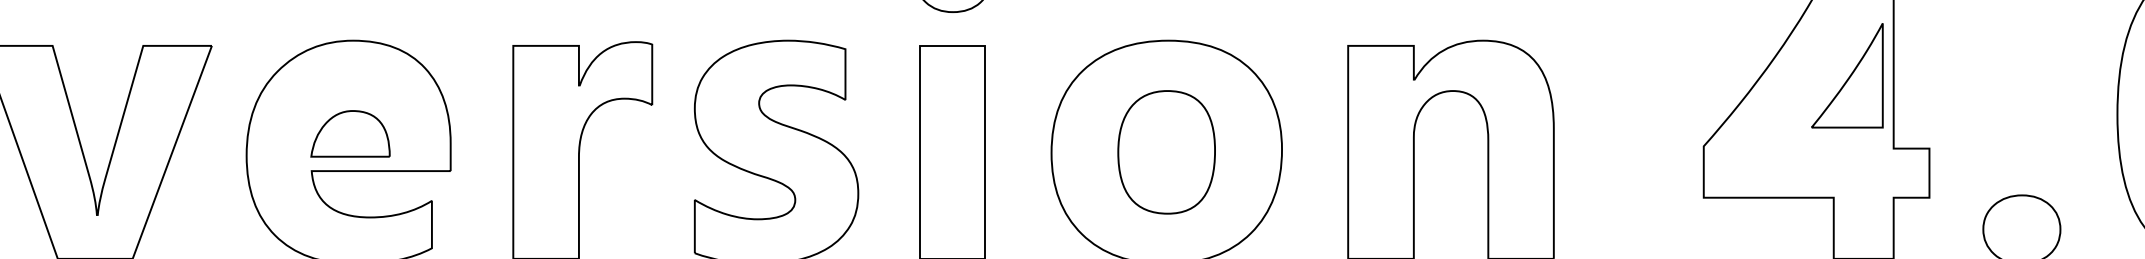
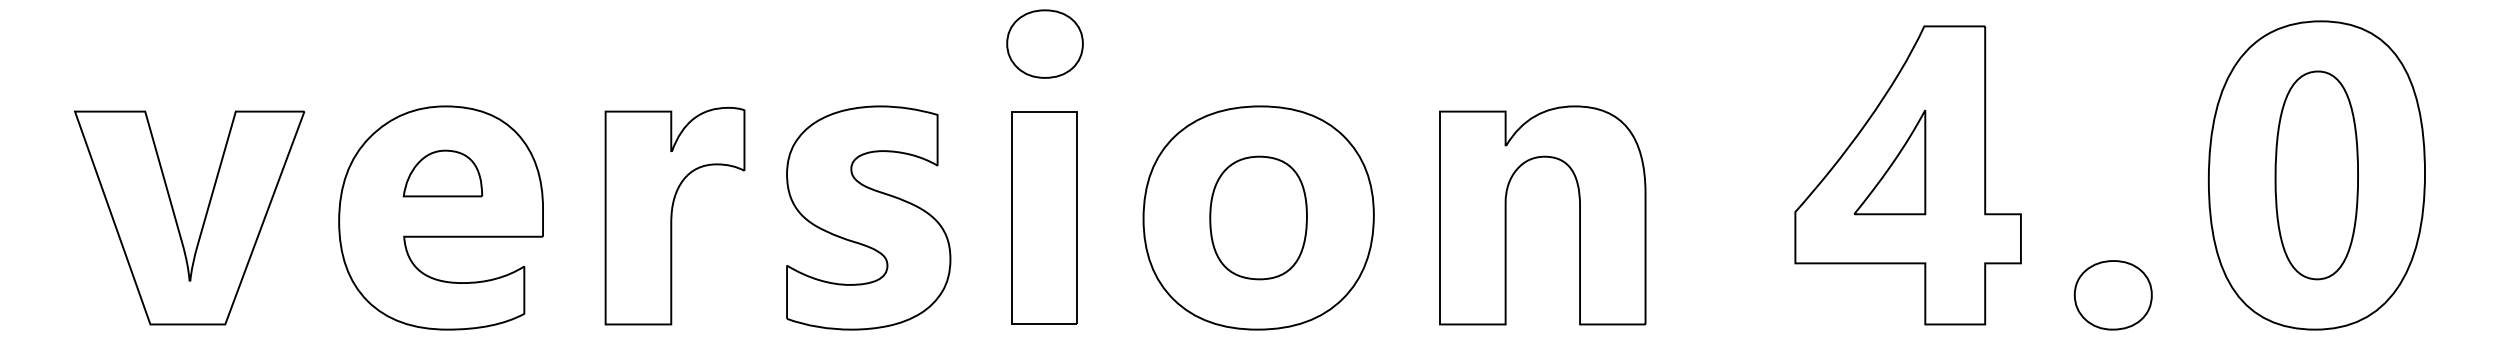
part: (1846, 75) -> (1889, 162), moved
part: (350, 133) -> (442, 173), moved

